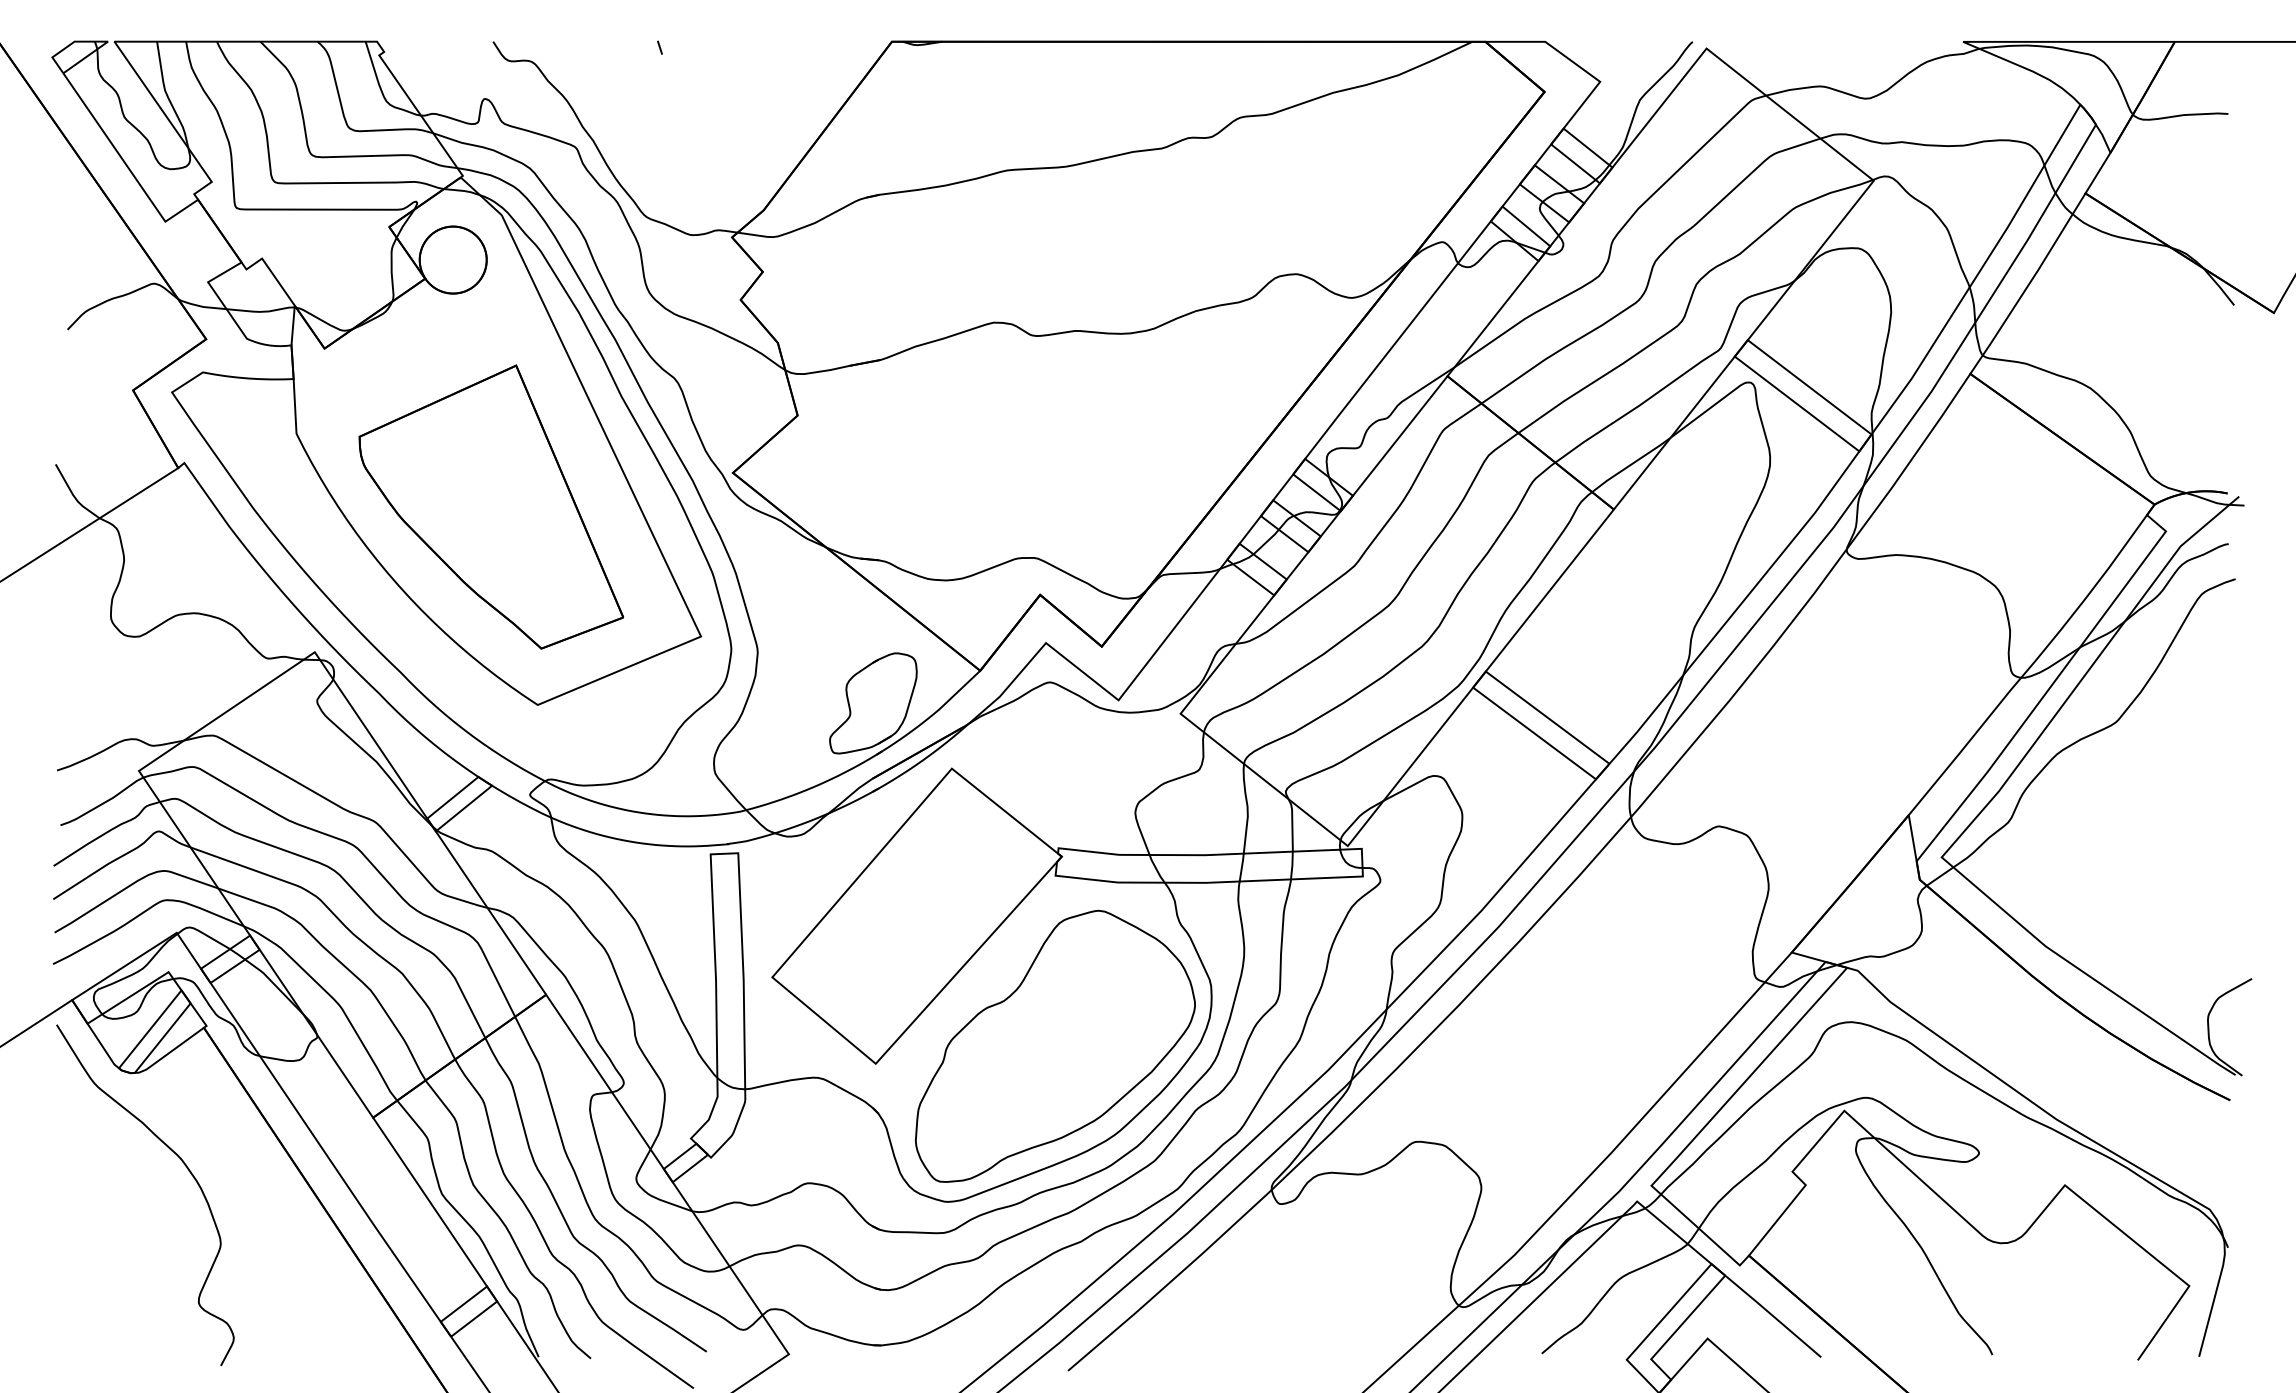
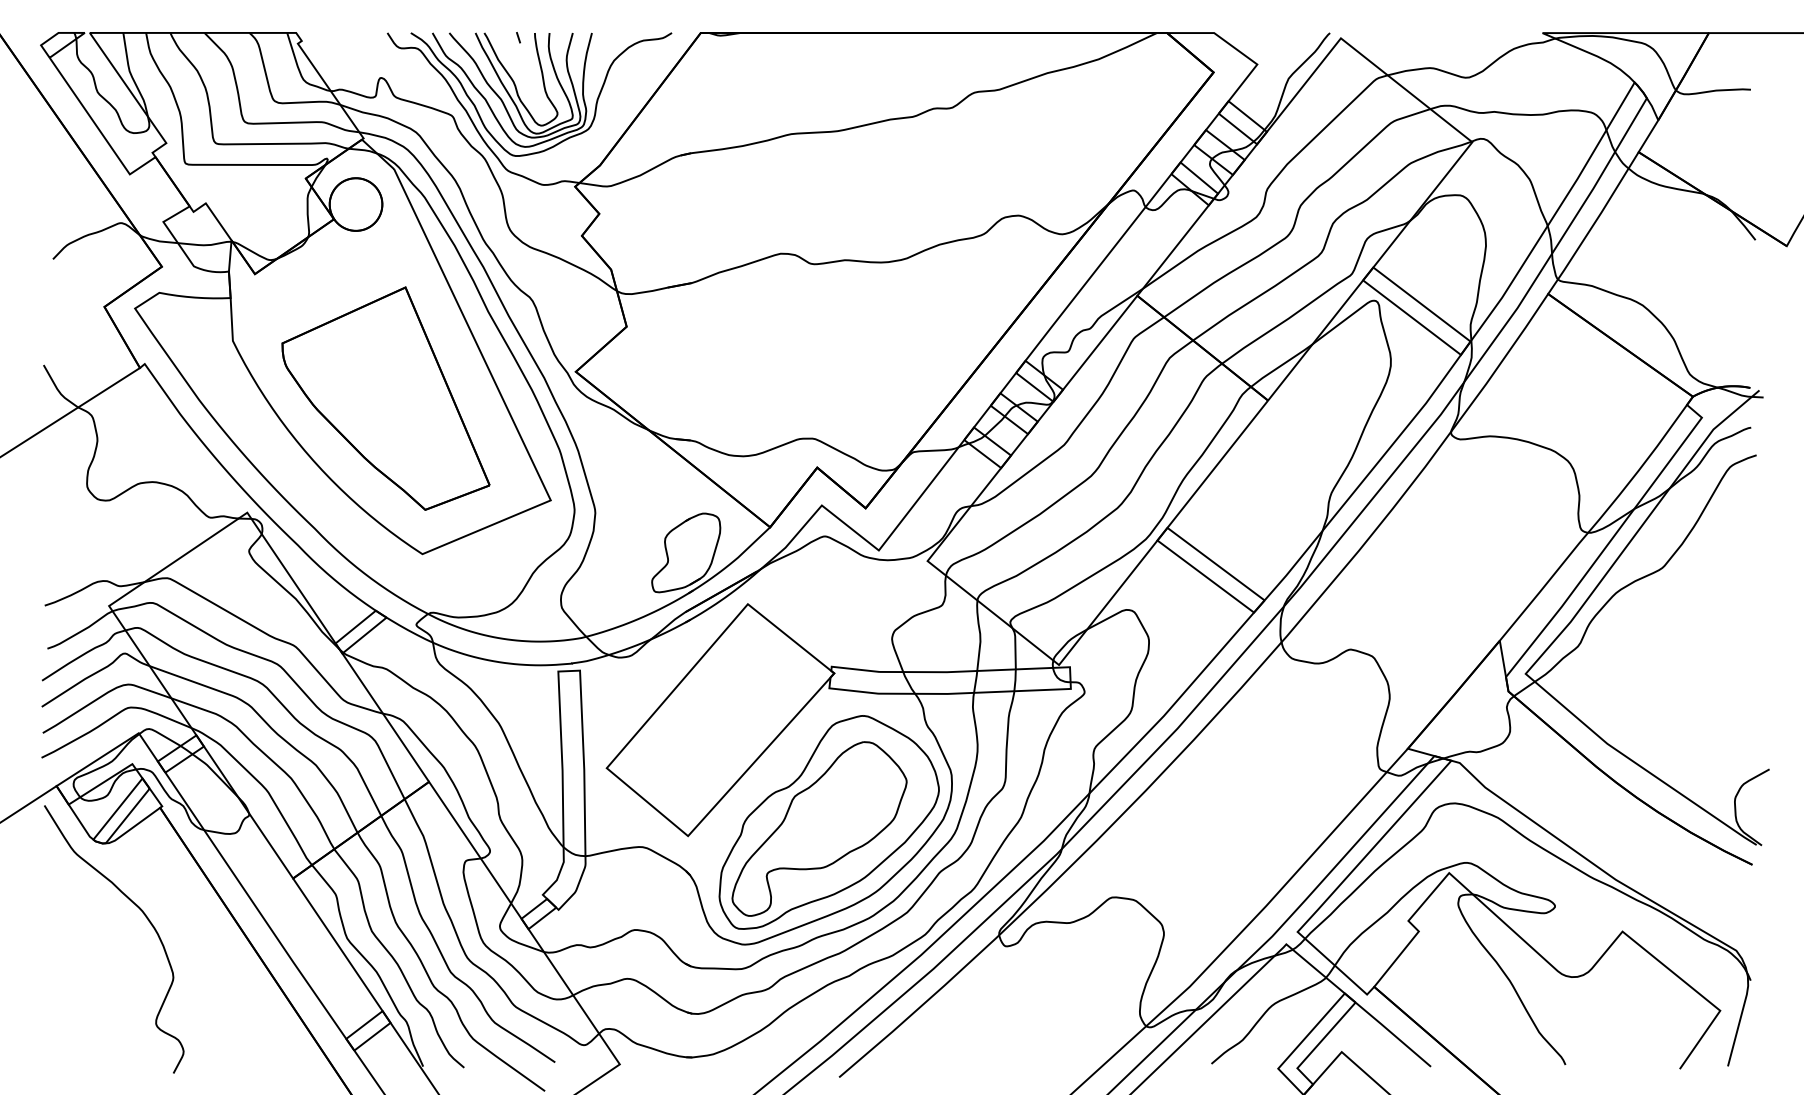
part: (694, 119) -> (545, 94), added
part: (1042, 1054) -> (819, 828), added

